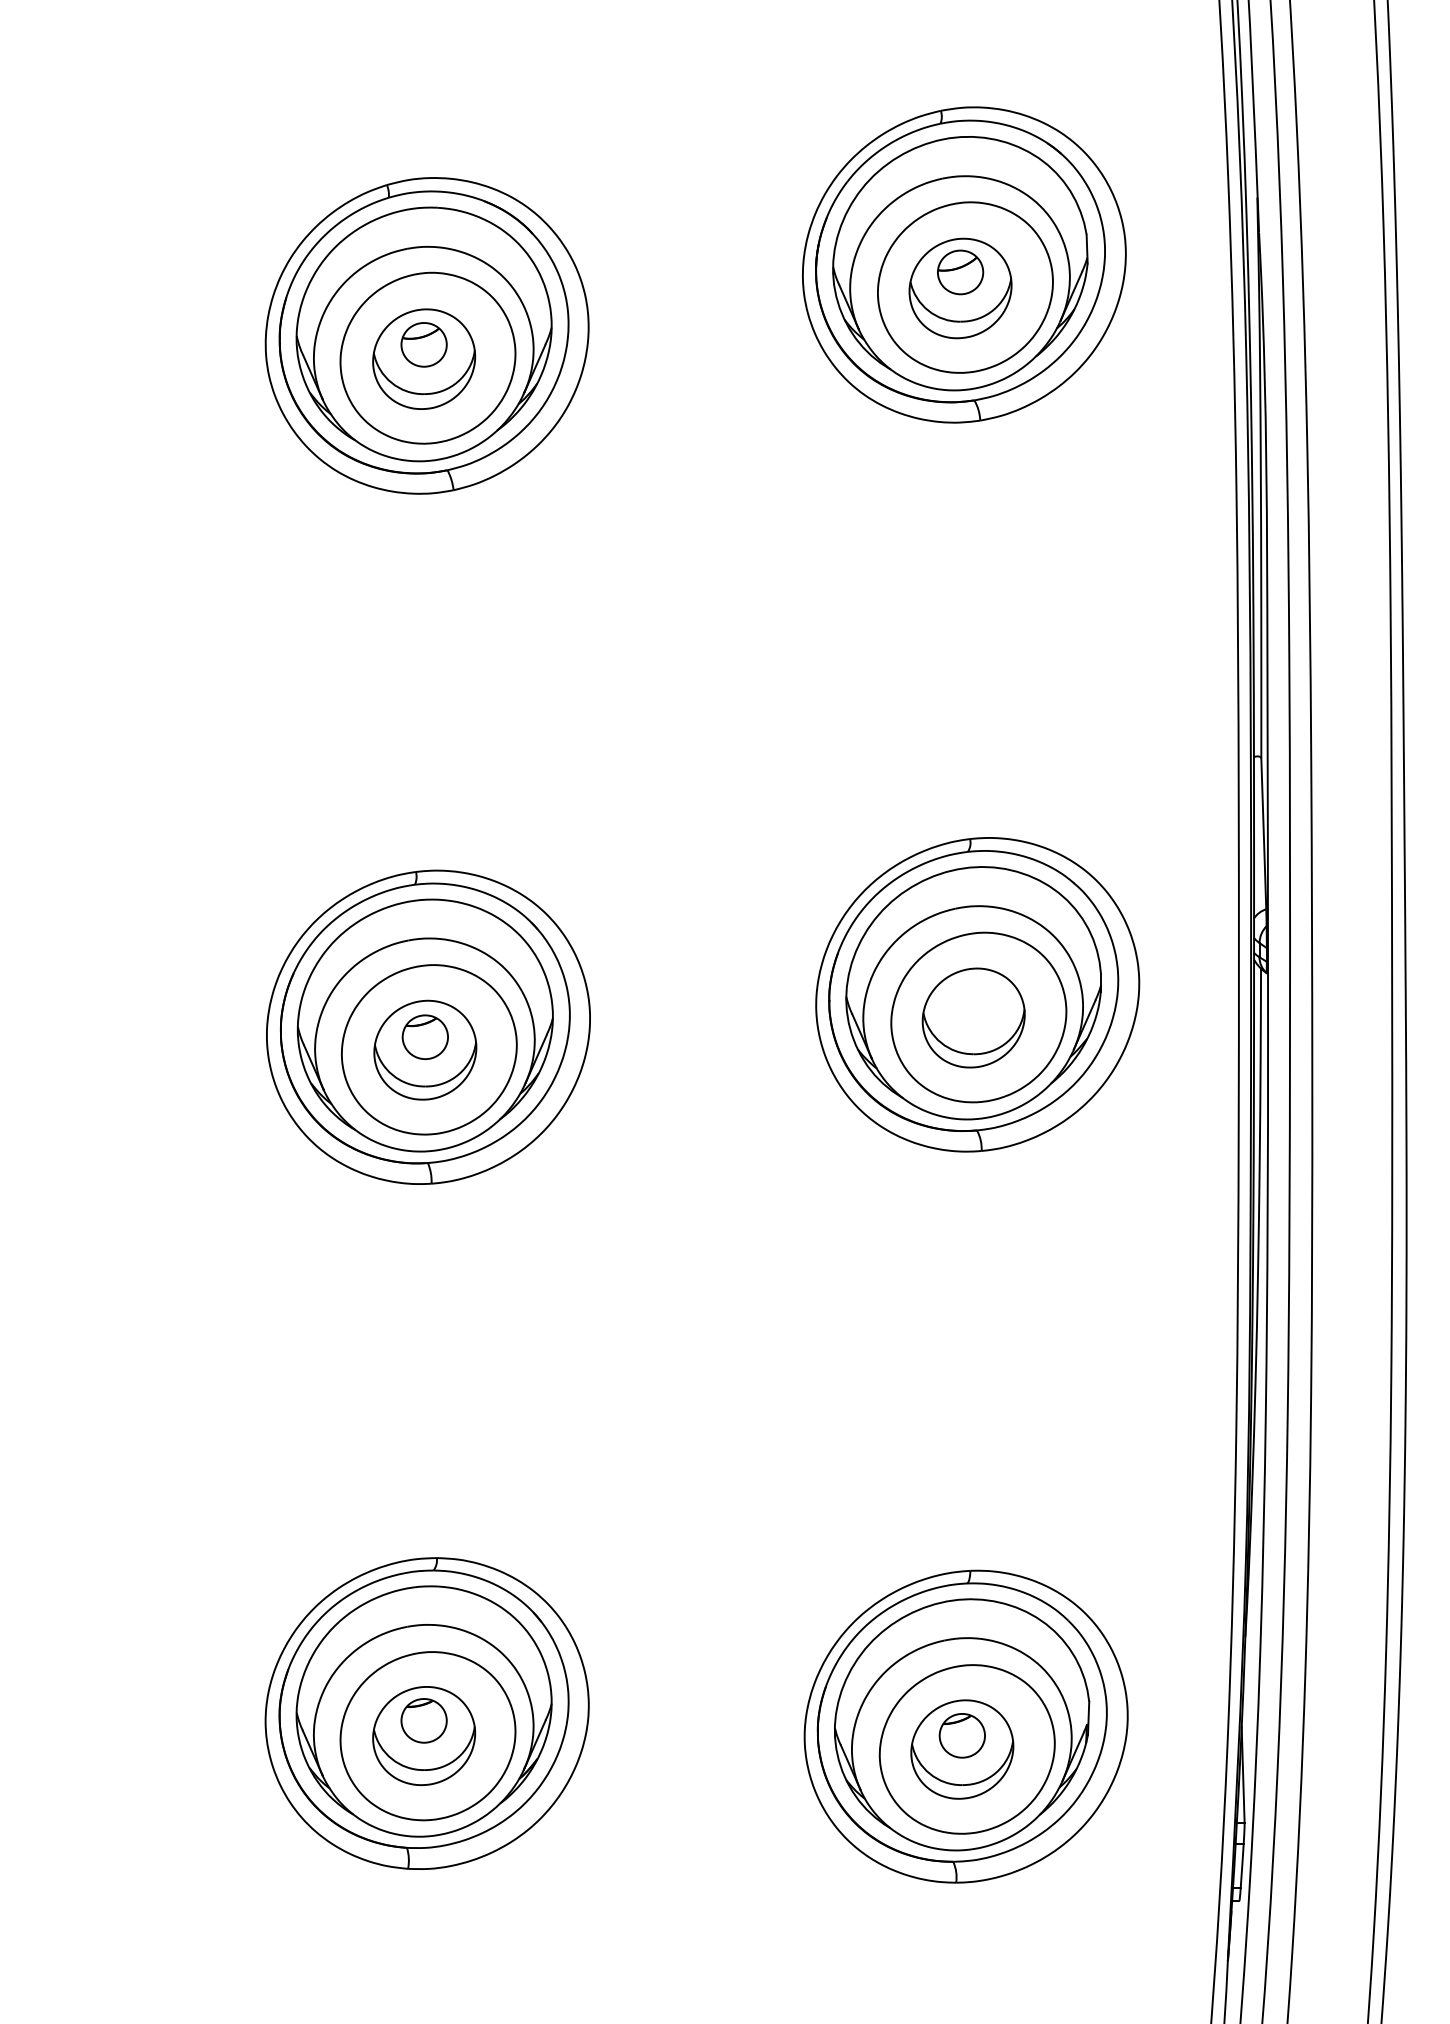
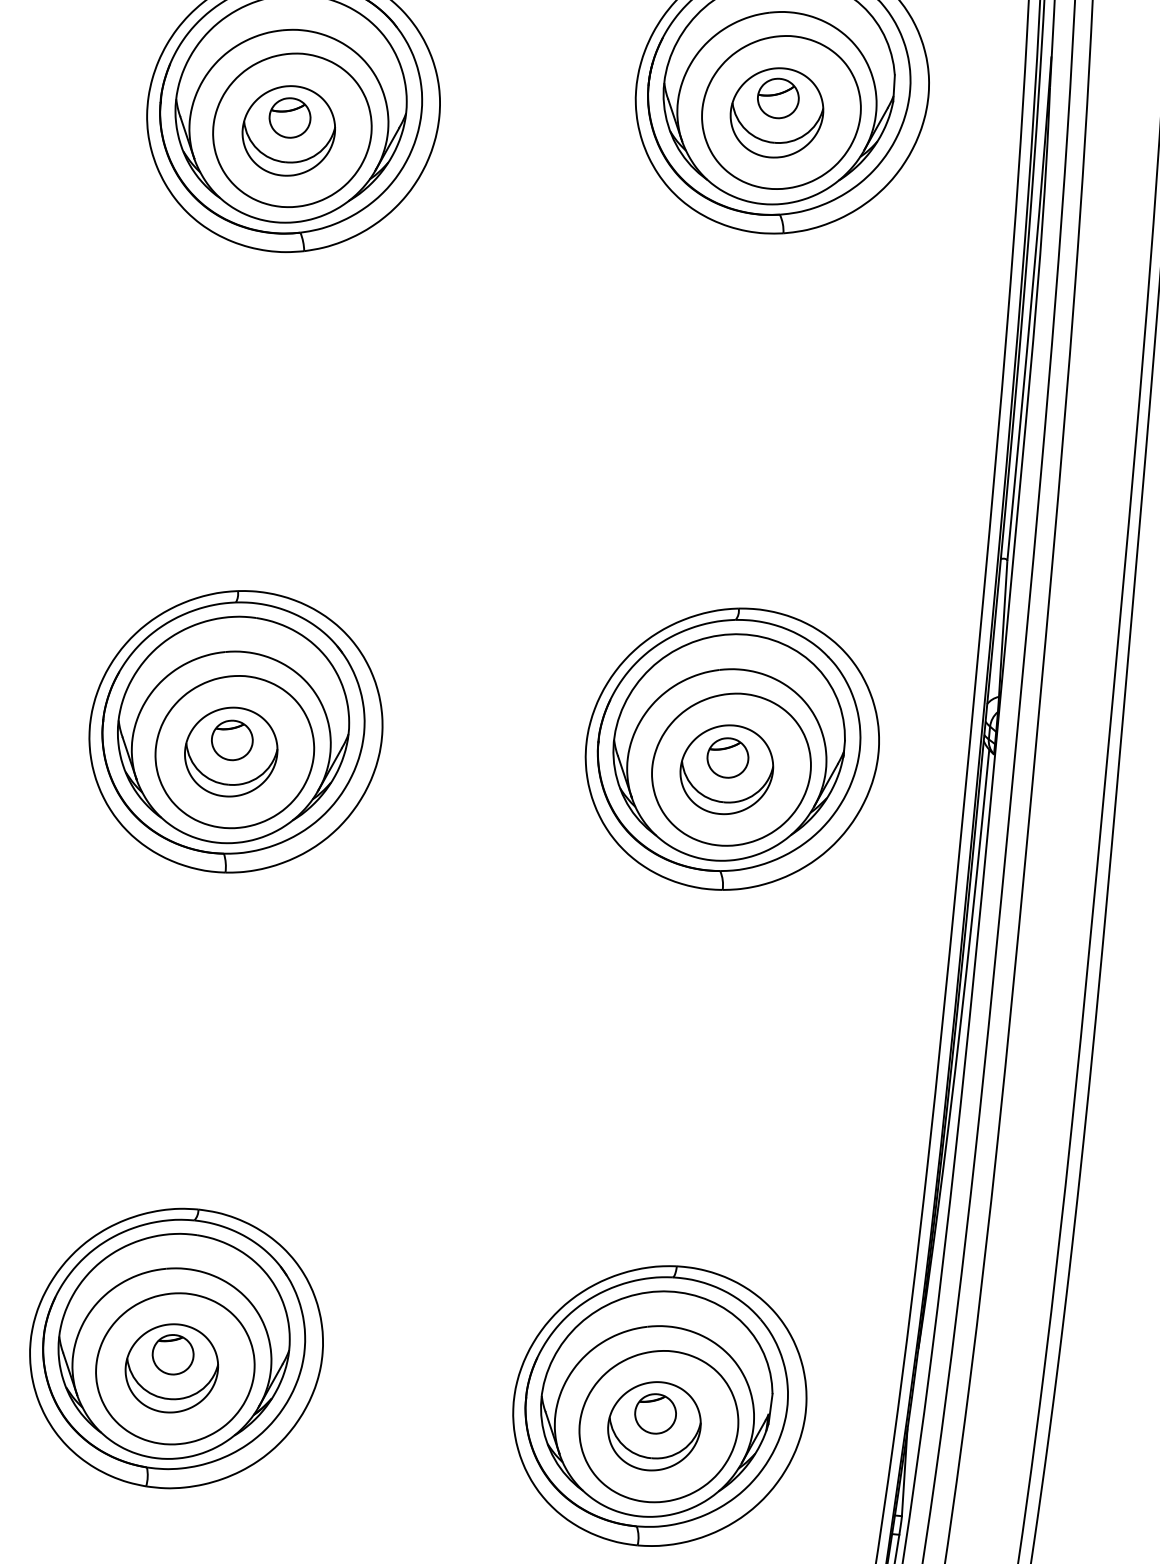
part: (973, 1004) -> (727, 757), added

